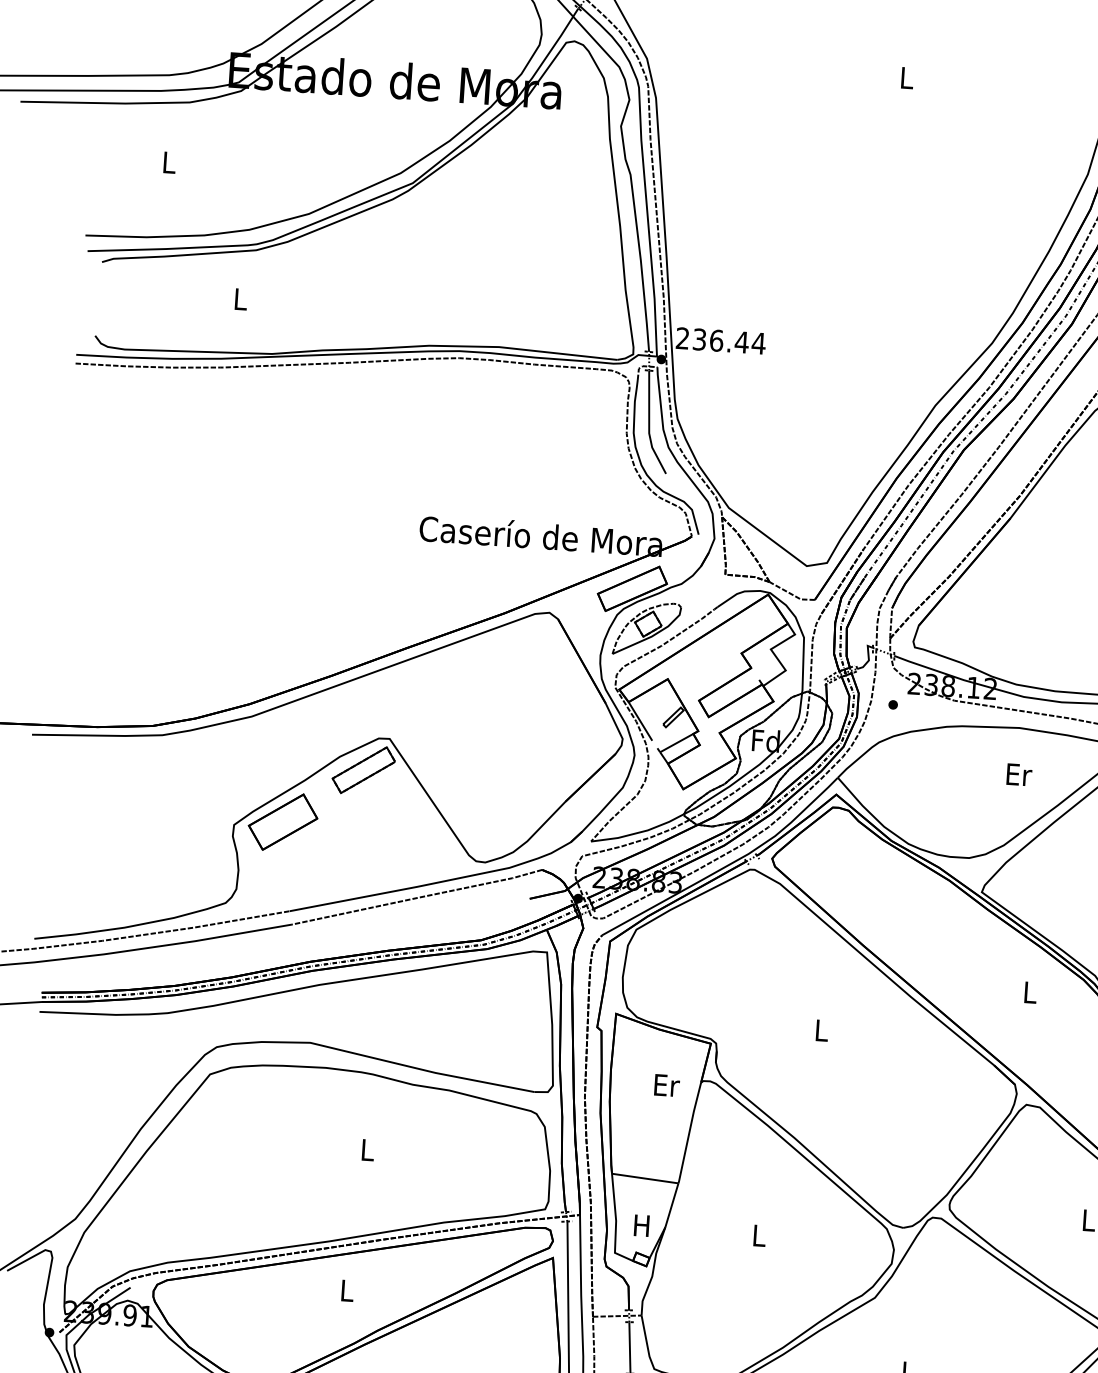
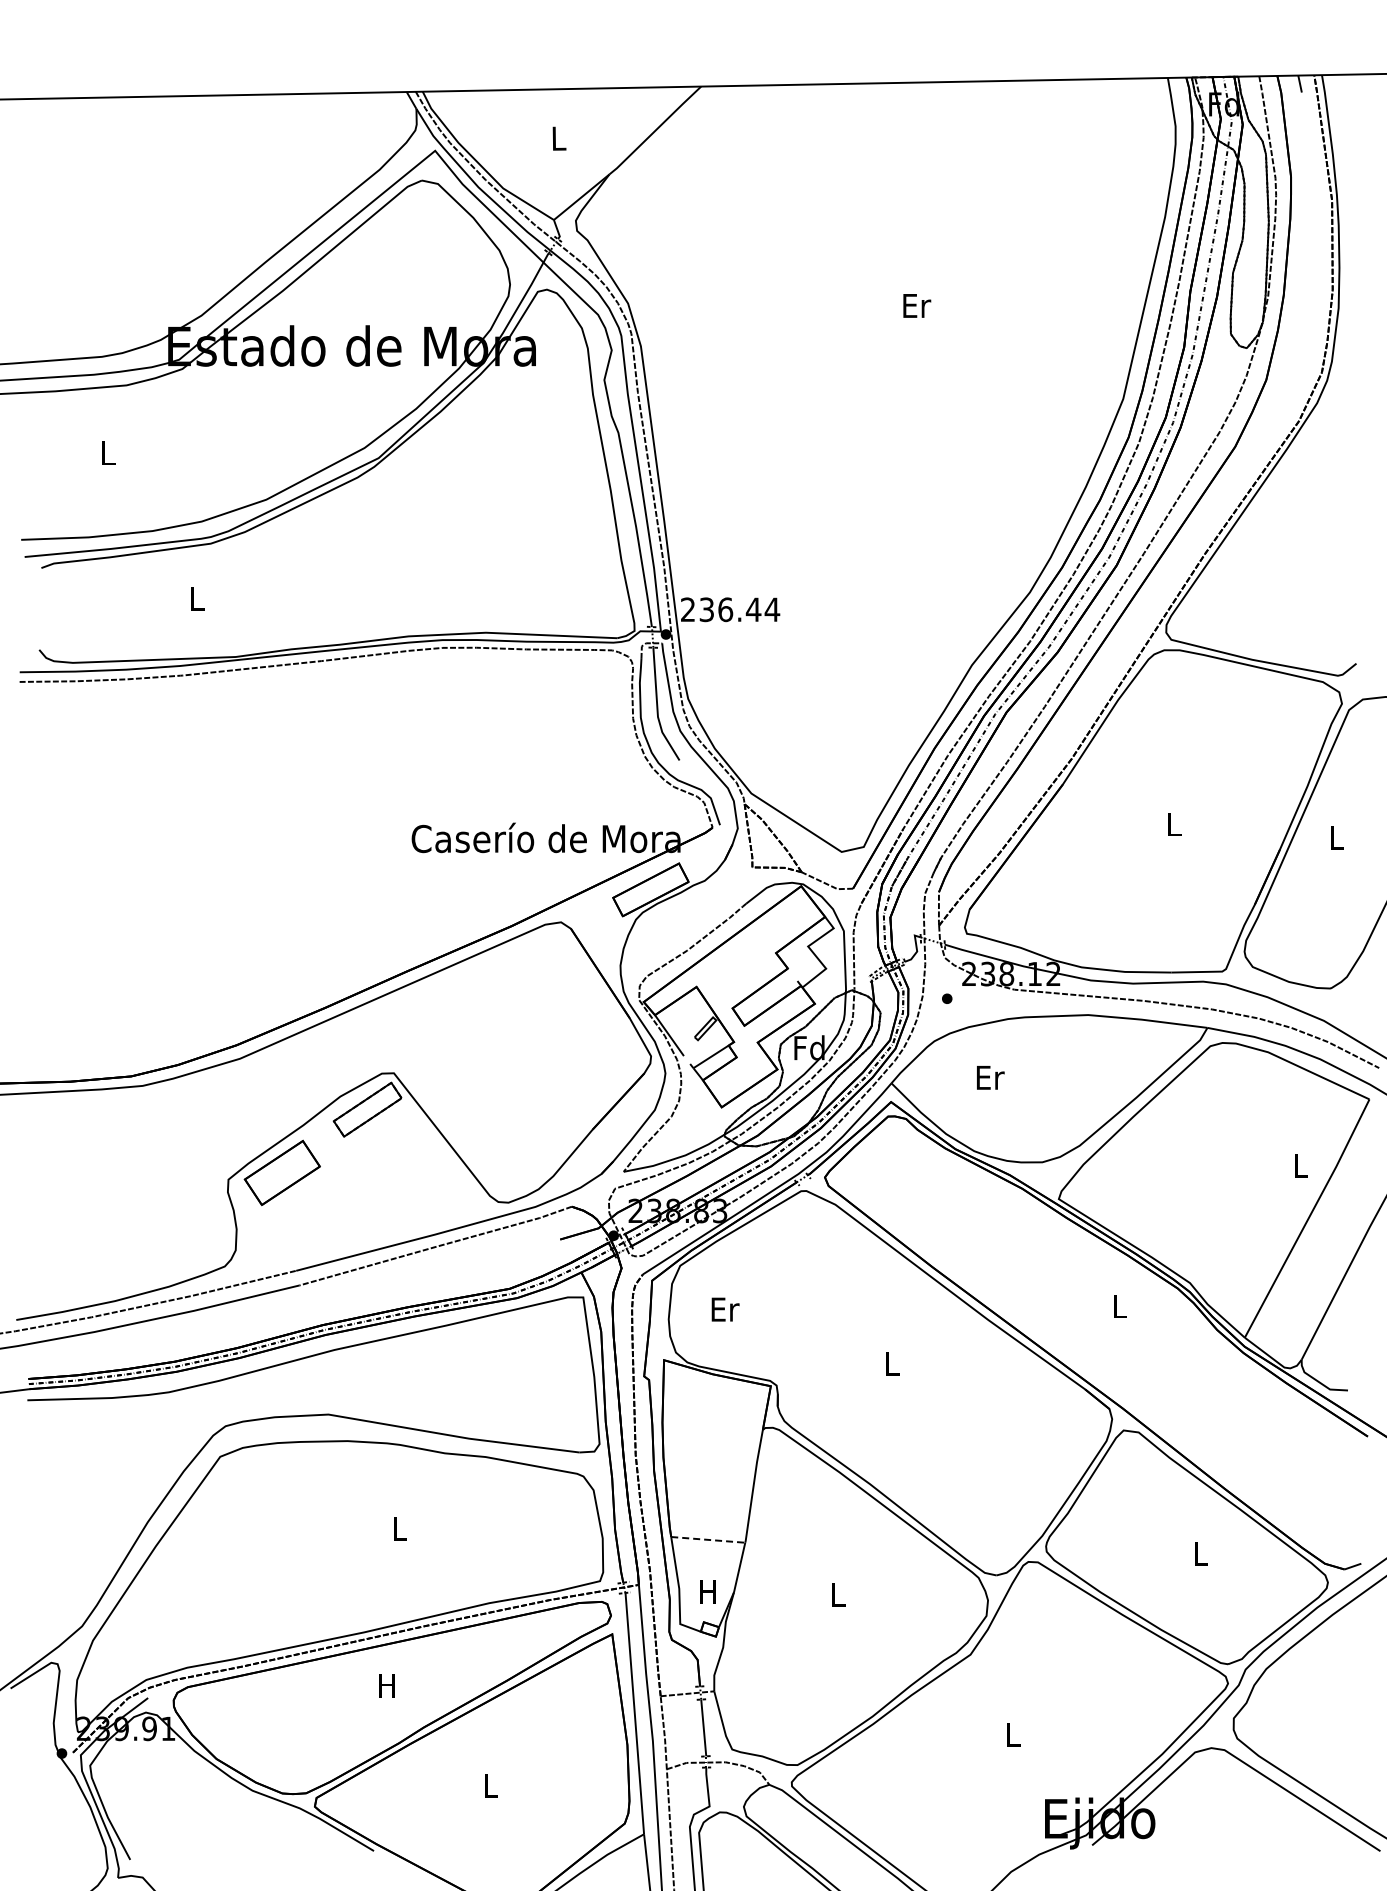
text: (907, 77) -> (917, 305), L -> Er
part: (646, 628) -> (669, 932), removed
text: (1019, 774) -> (990, 1077), moved
text: (667, 1085) -> (725, 1309), moved
line: (645, 1178) -> (708, 1539), solid -> dashed
text: (346, 1290) -> (386, 1685), L -> H

